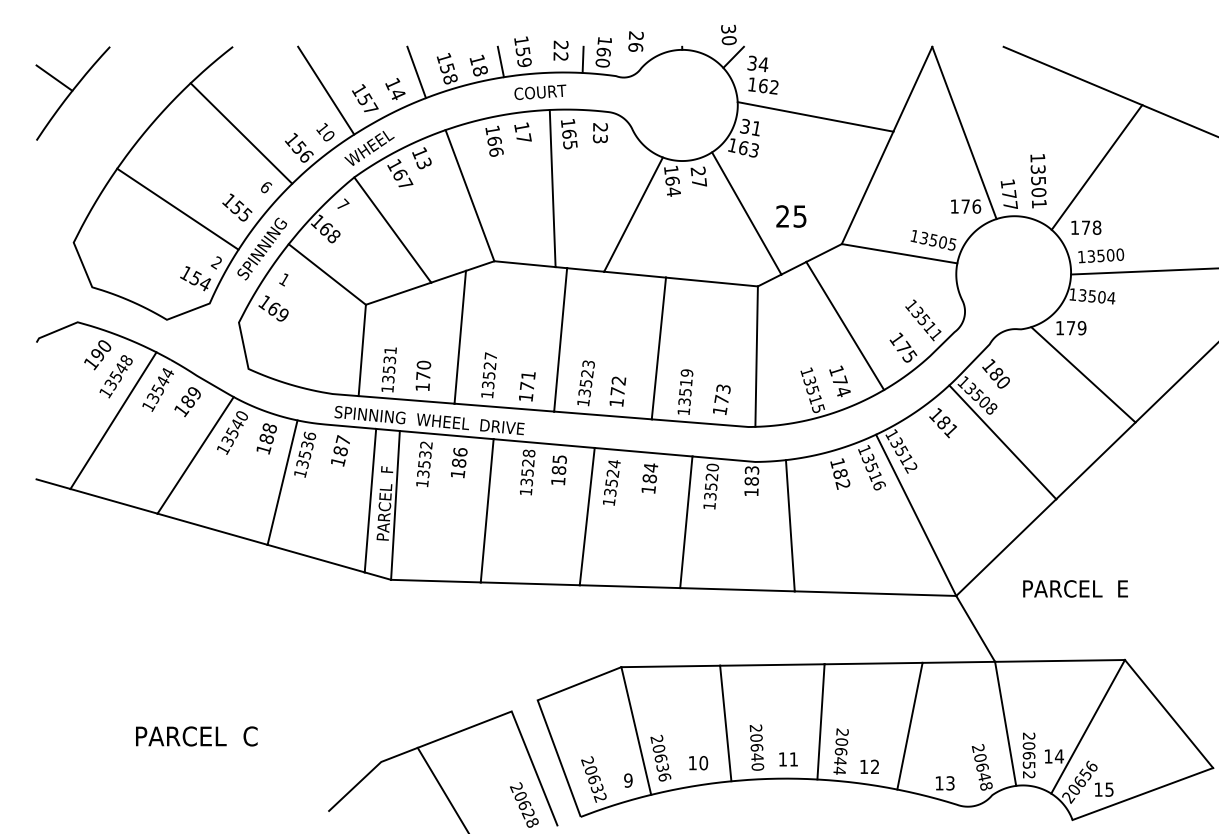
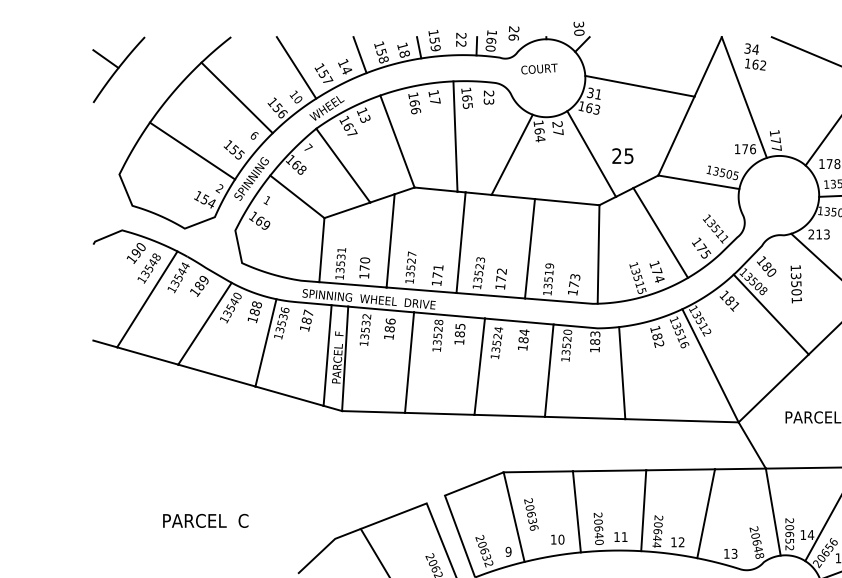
text: (762, 74) -> (754, 56), moved
text: (540, 91) -> (539, 68), moved
text: (1038, 181) -> (796, 284), moved
text: (1070, 328) -> (818, 234), 179 -> 213
text: (660, 757) -> (531, 513), moved

